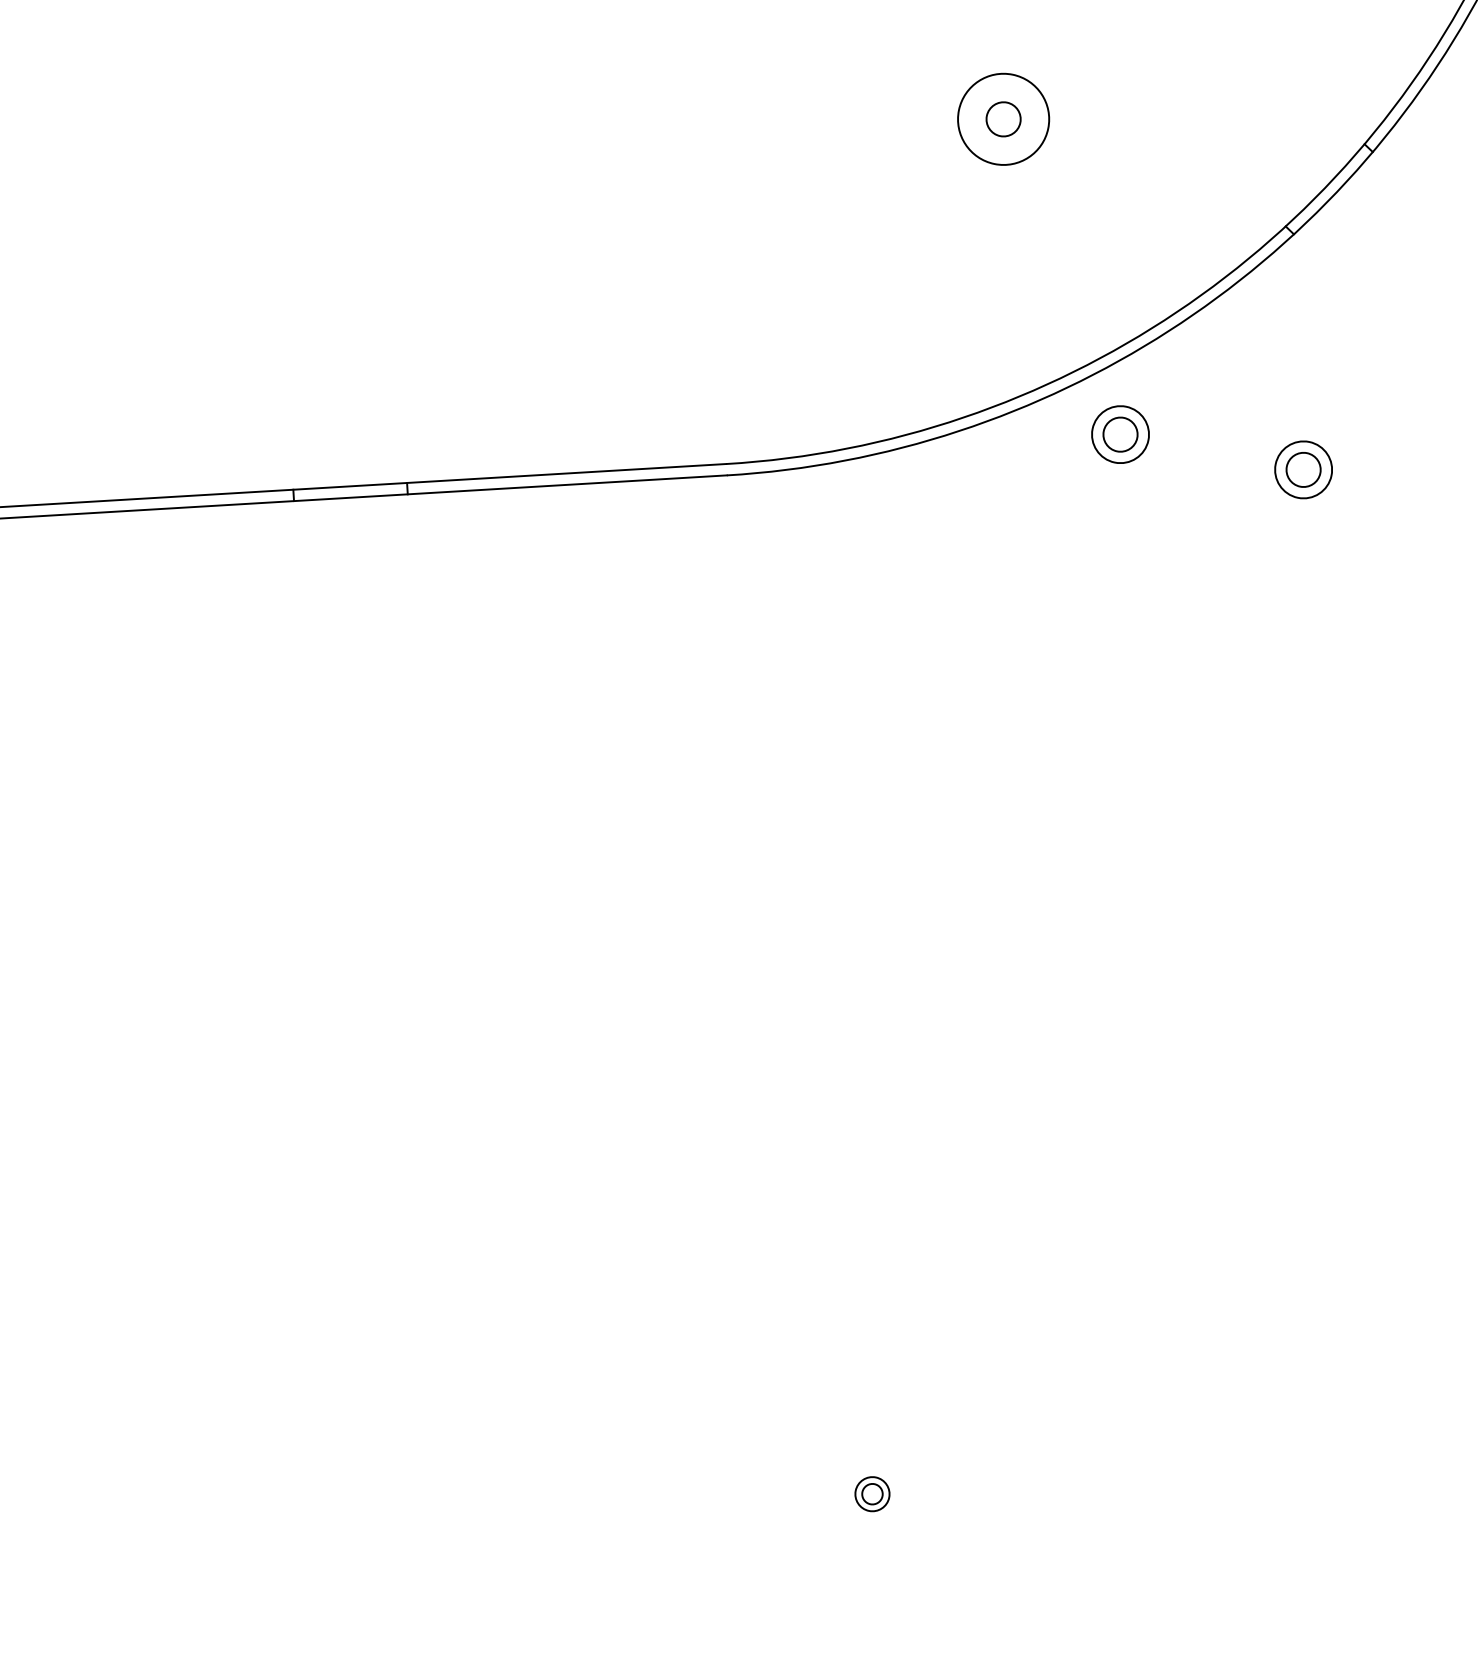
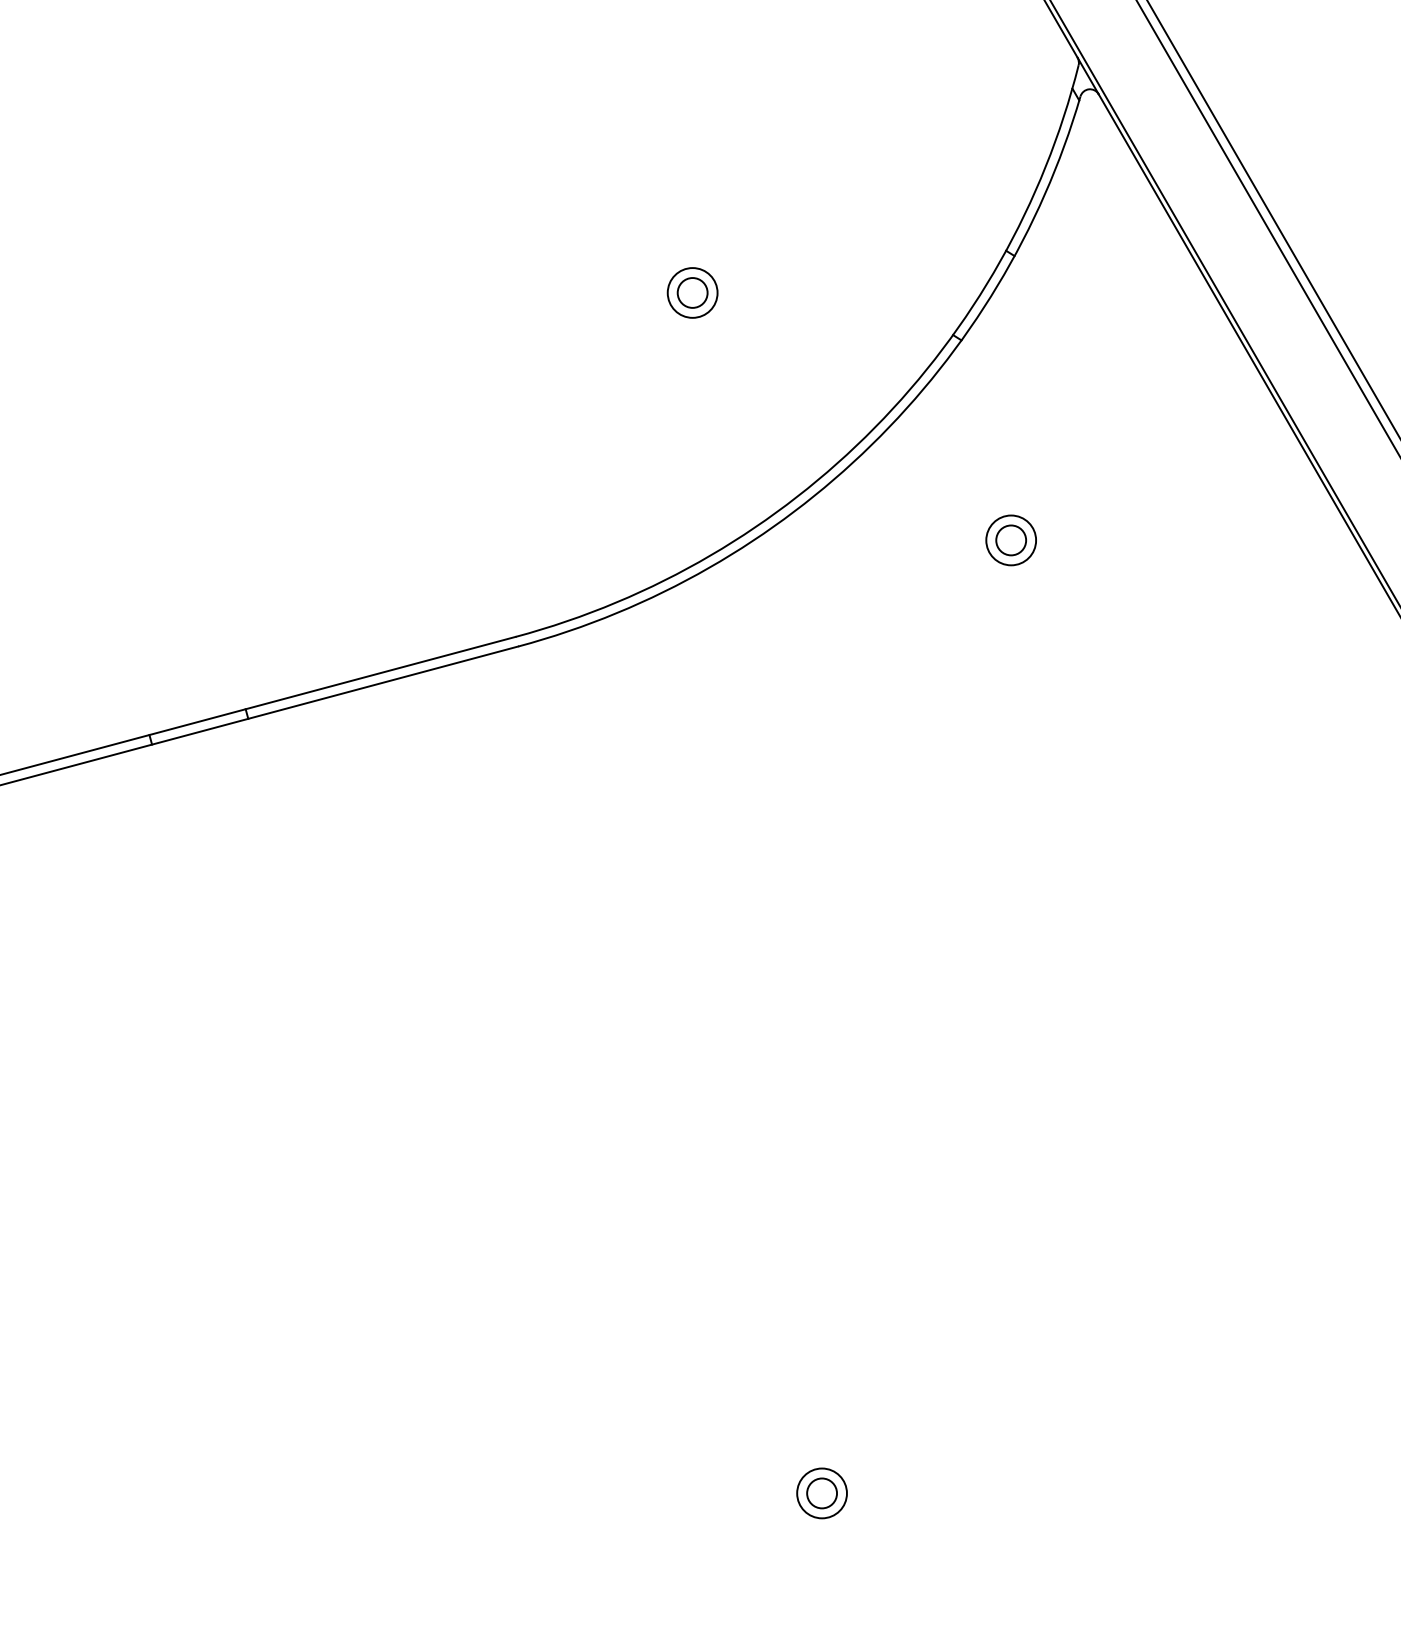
circle: (1003, 118) -> (692, 292), size x0.62
part: (1119, 434) -> (847, 542), removed
part: (871, 1494) -> (821, 1493), size x1.67

